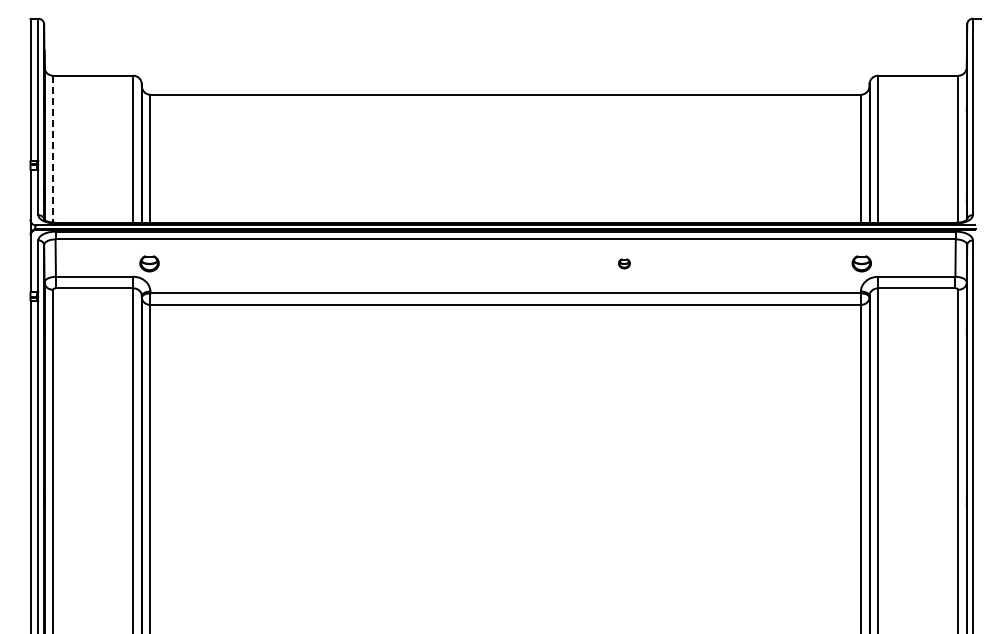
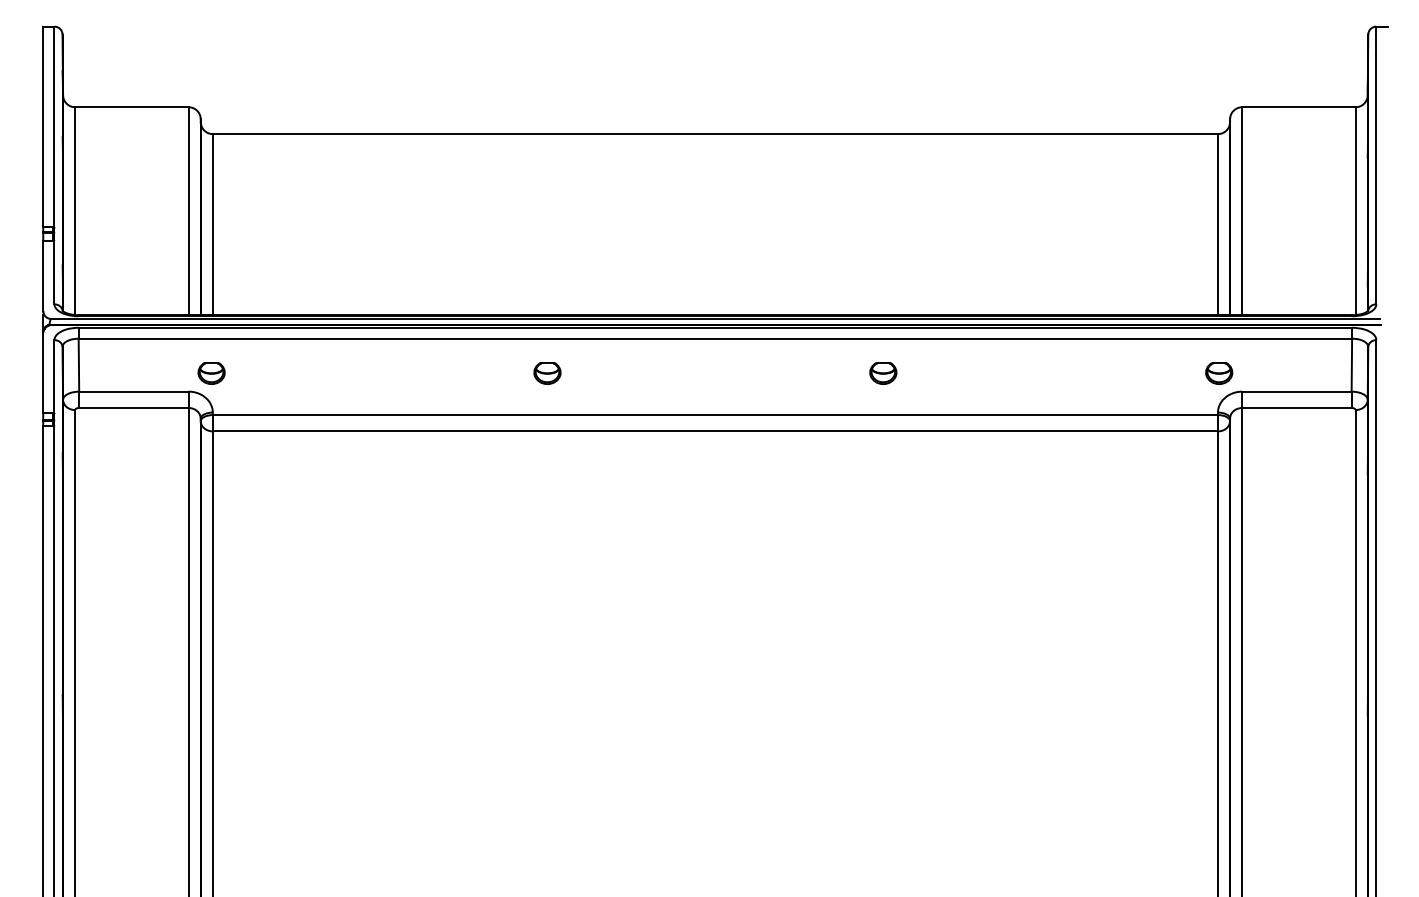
line: (53, 149) -> (75, 211), dashed -> solid
part: (386, 263) -> (546, 372), added
part: (624, 263) -> (883, 372), size x1.67

